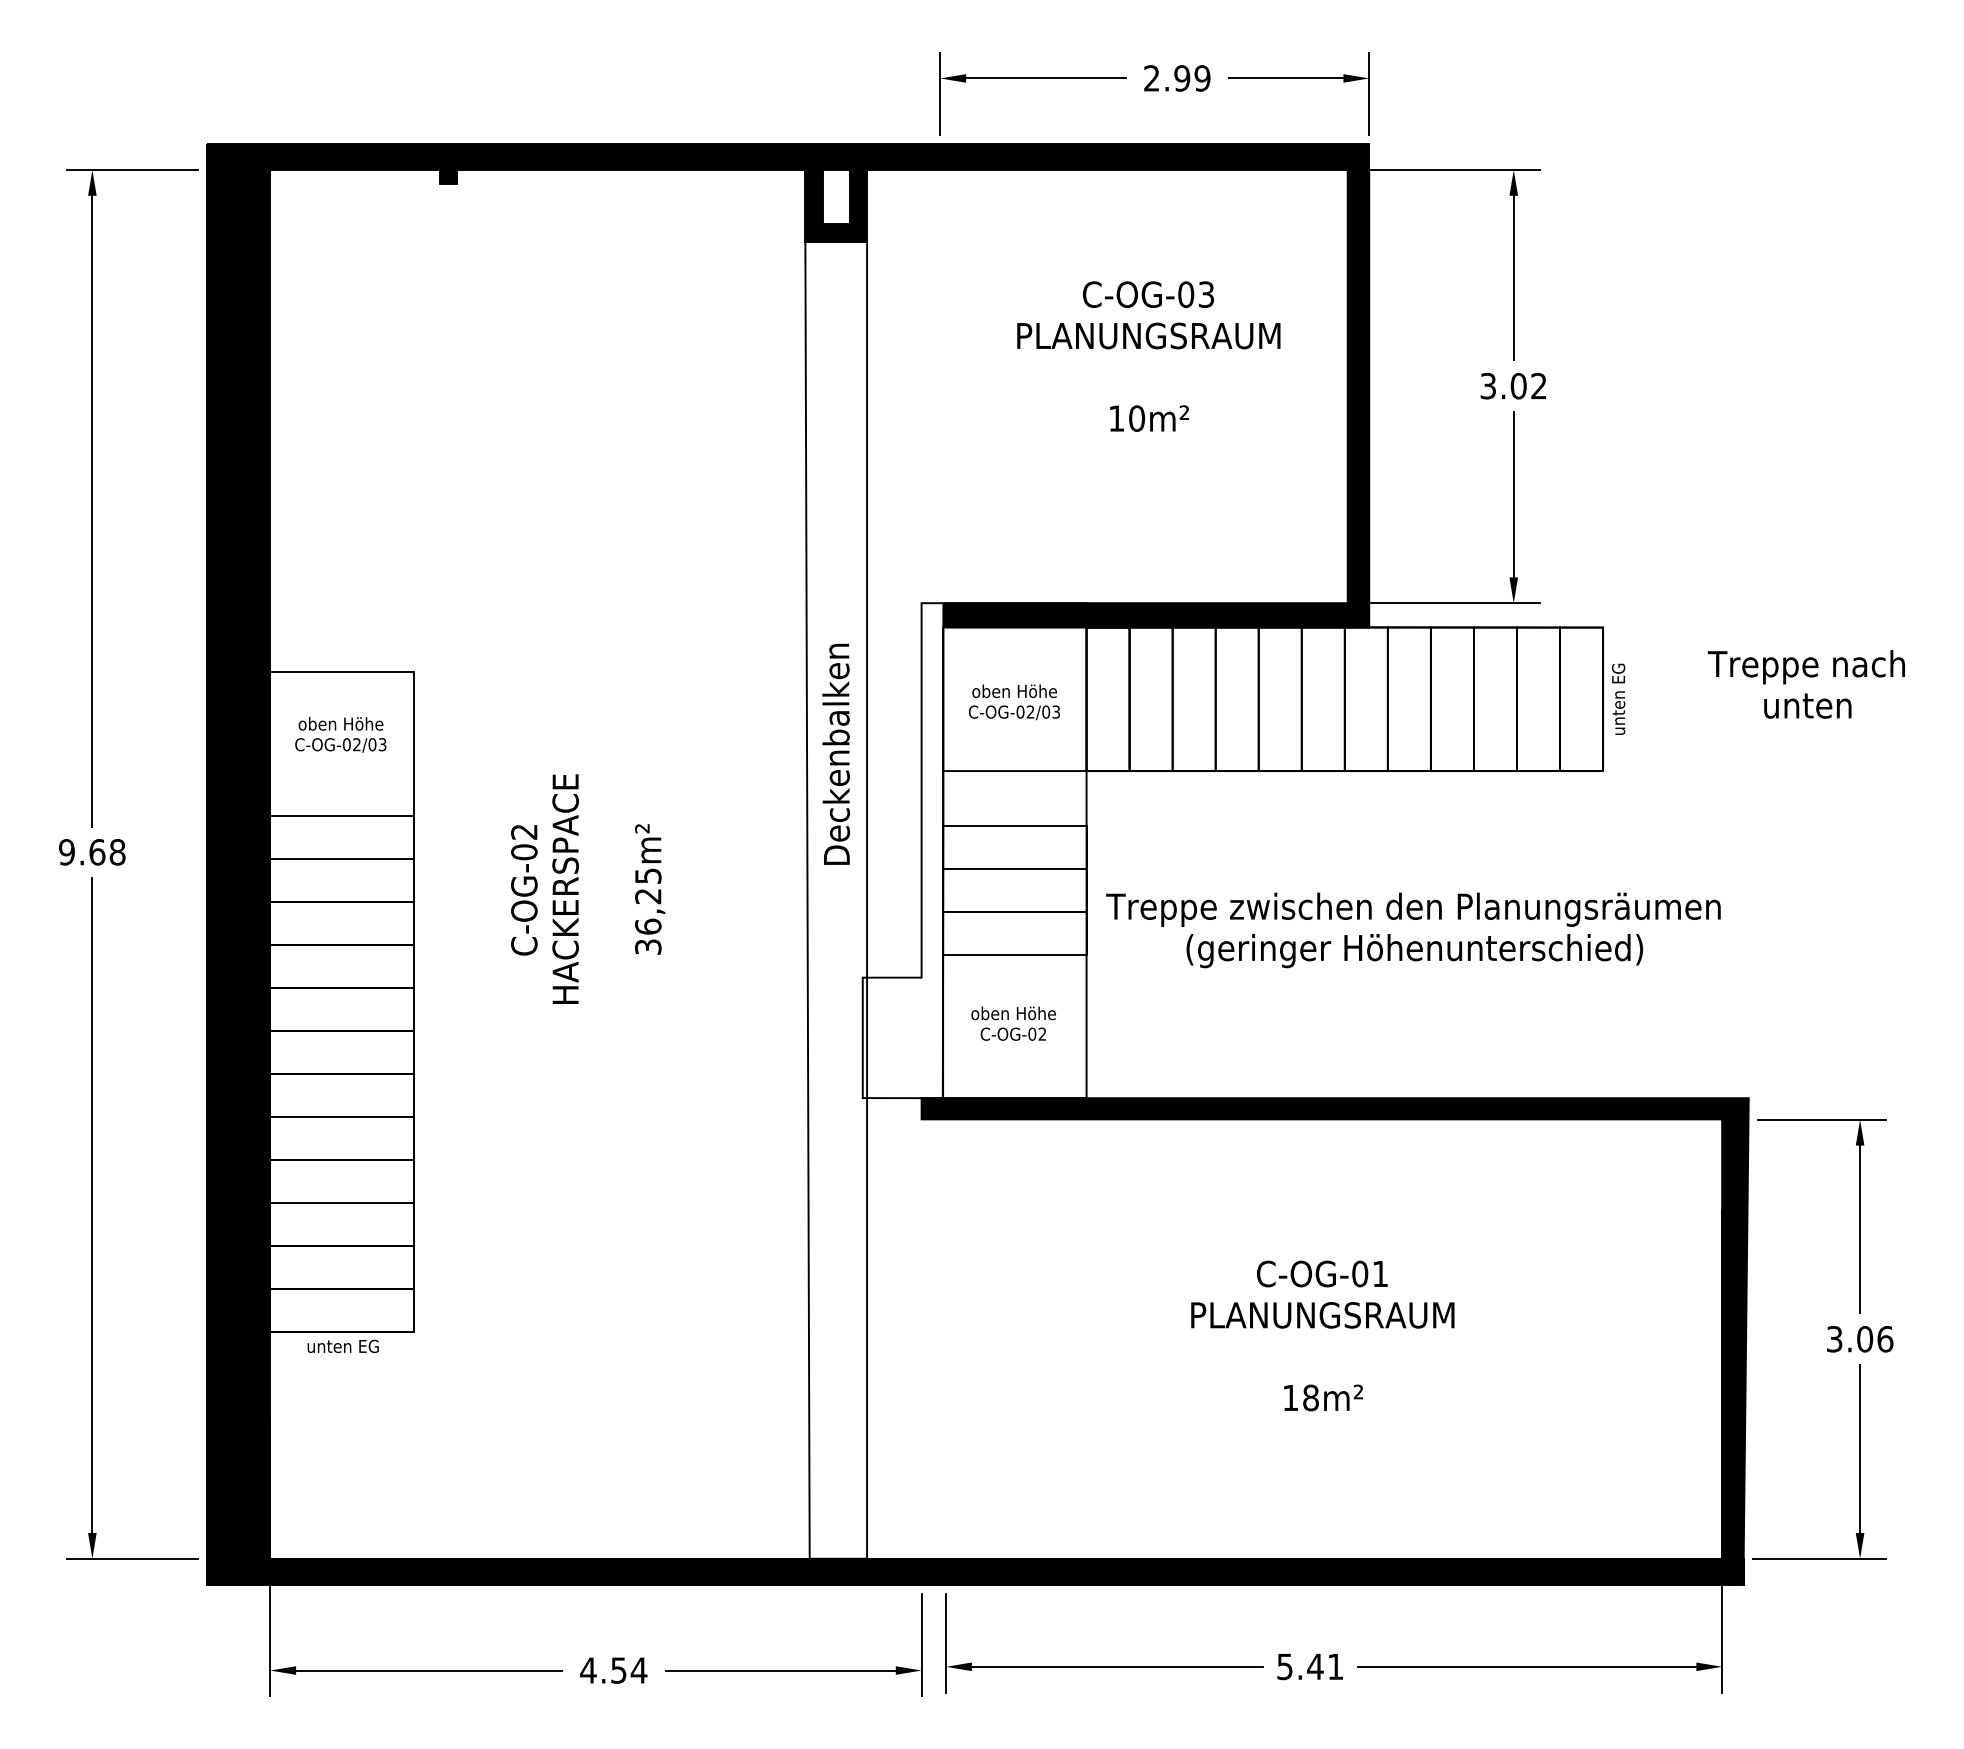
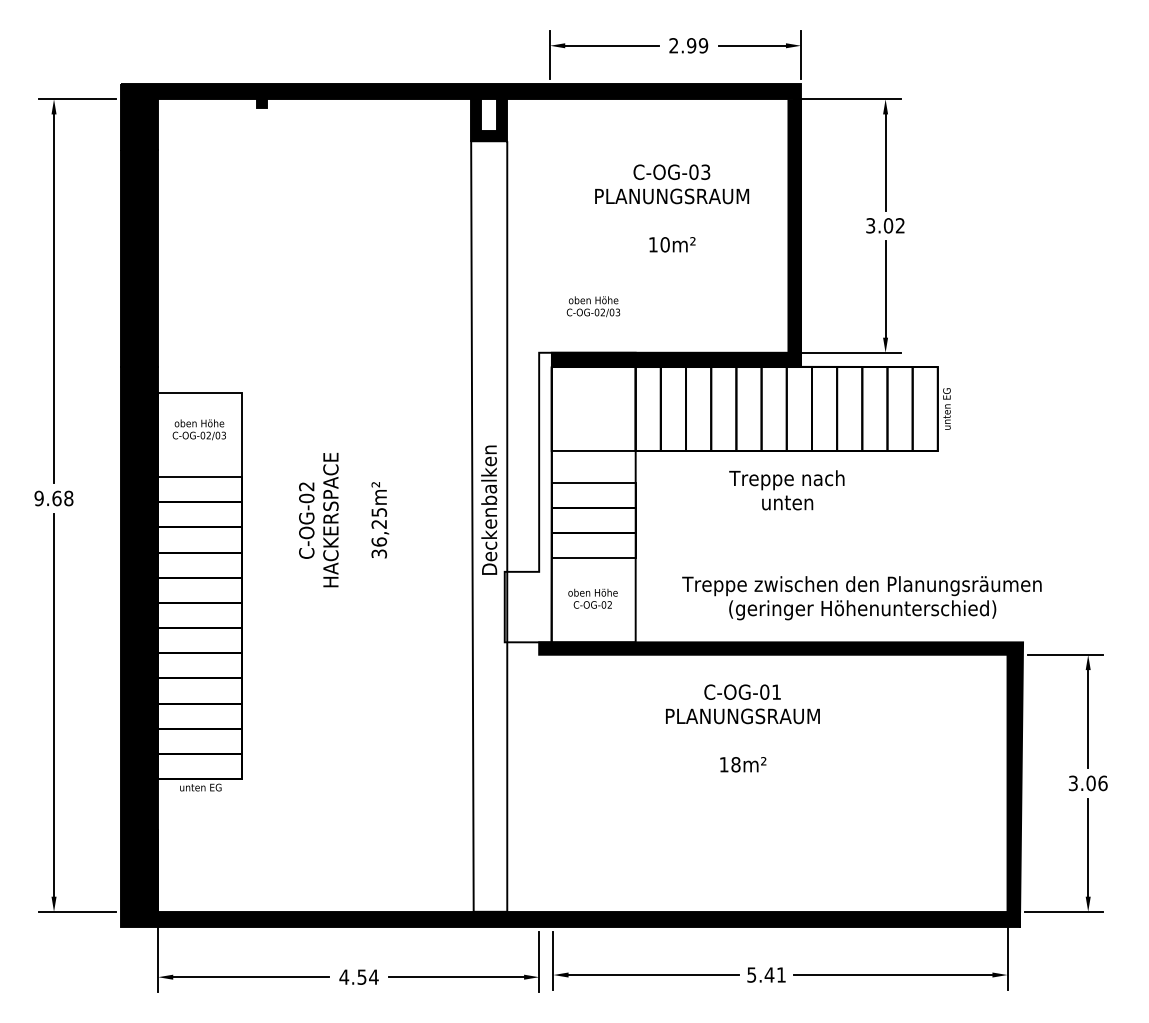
text: (1805, 684) -> (786, 490), moved
text: (1014, 701) -> (593, 306), moved
text: (836, 753) -> (489, 509), moved
text: (1412, 930) -> (861, 598), moved
text: (1322, 1336) -> (742, 728), moved

